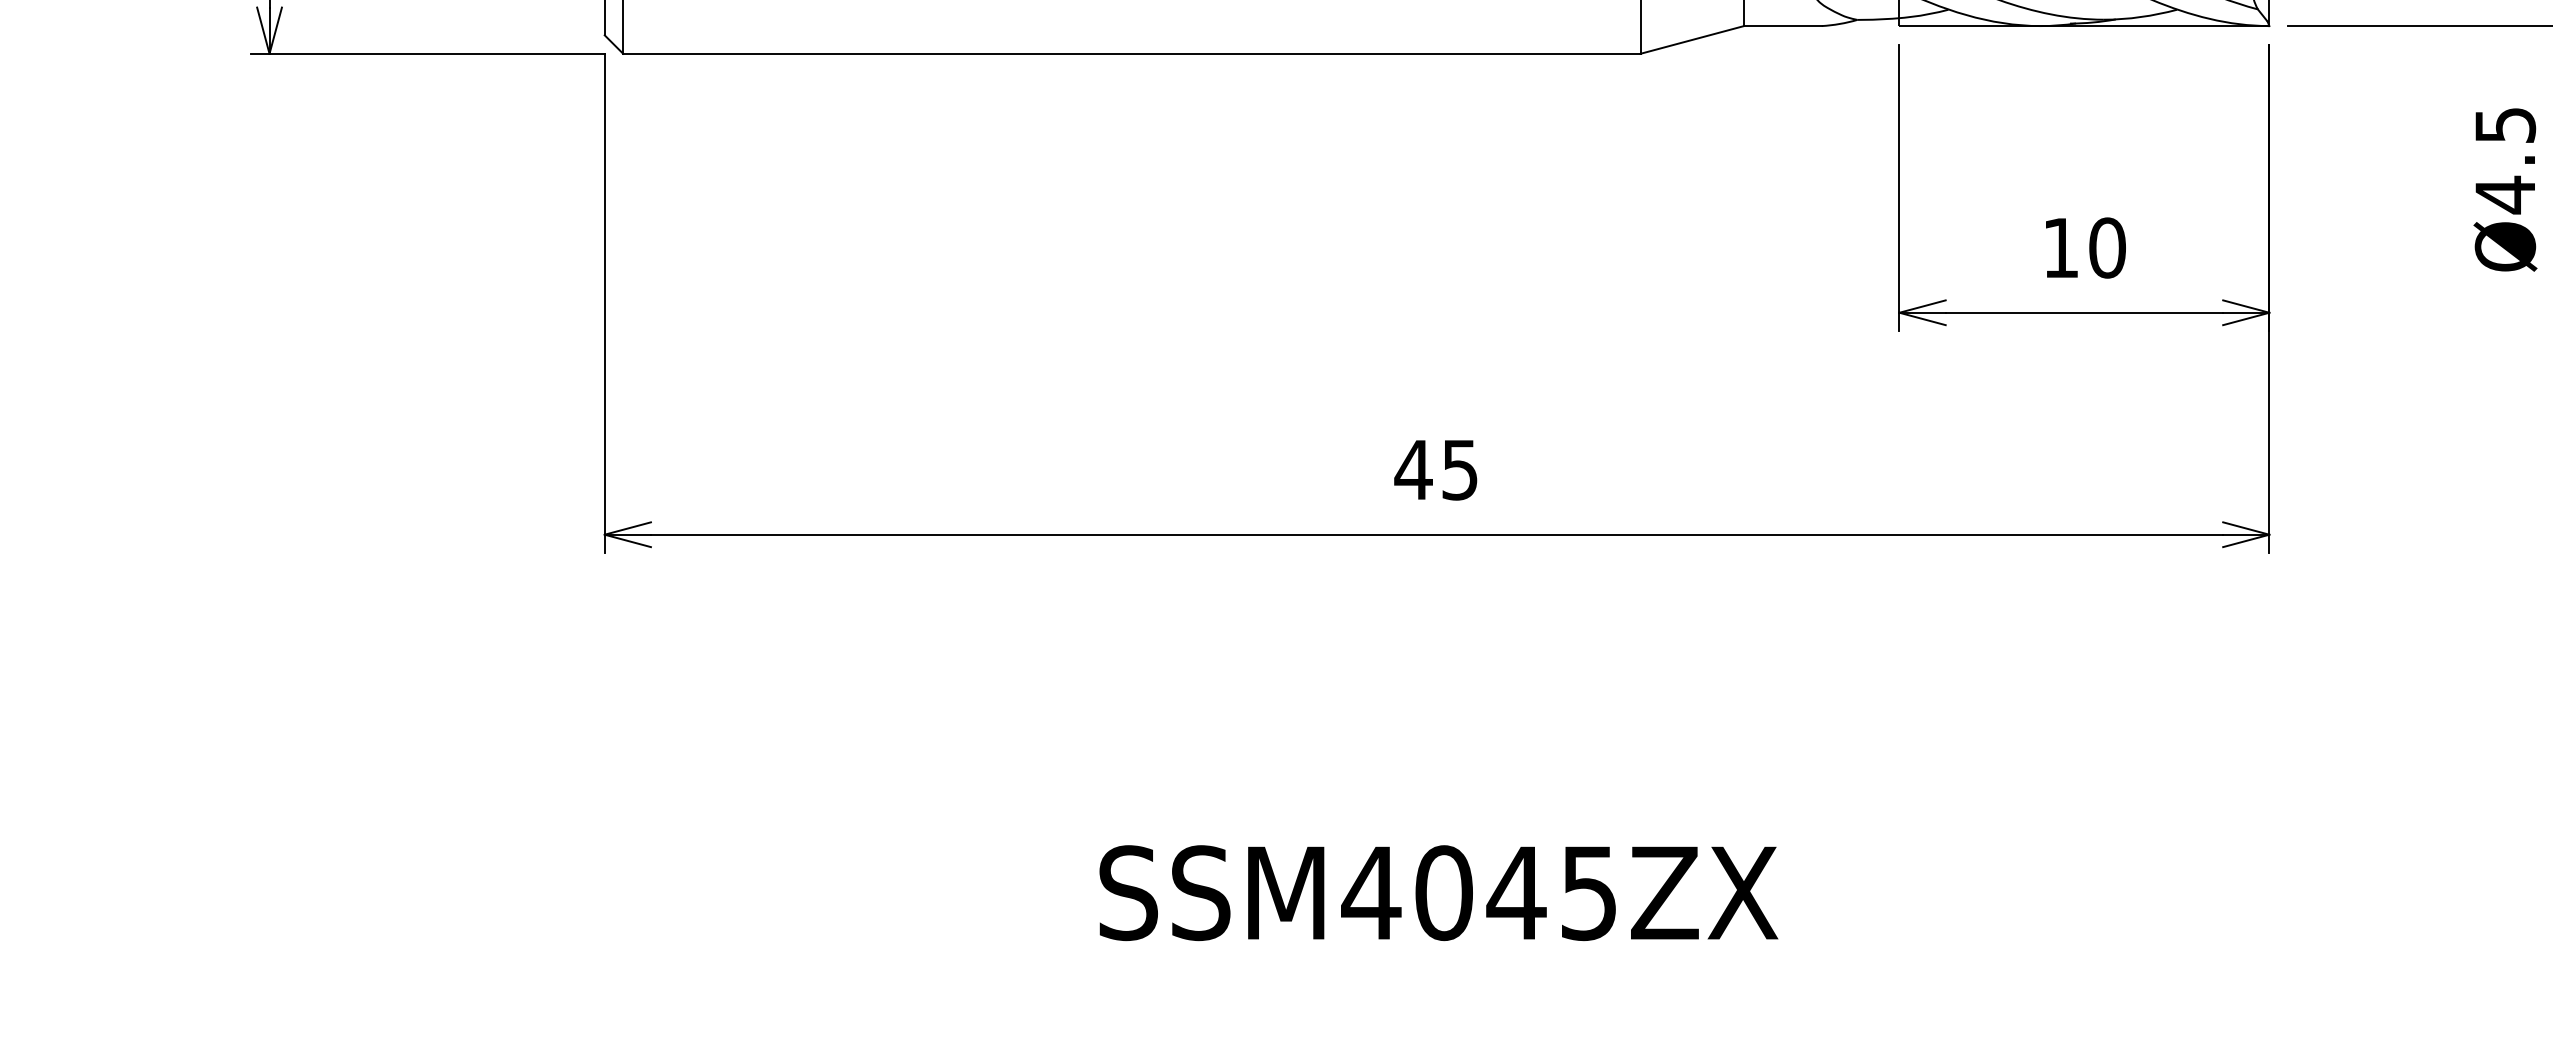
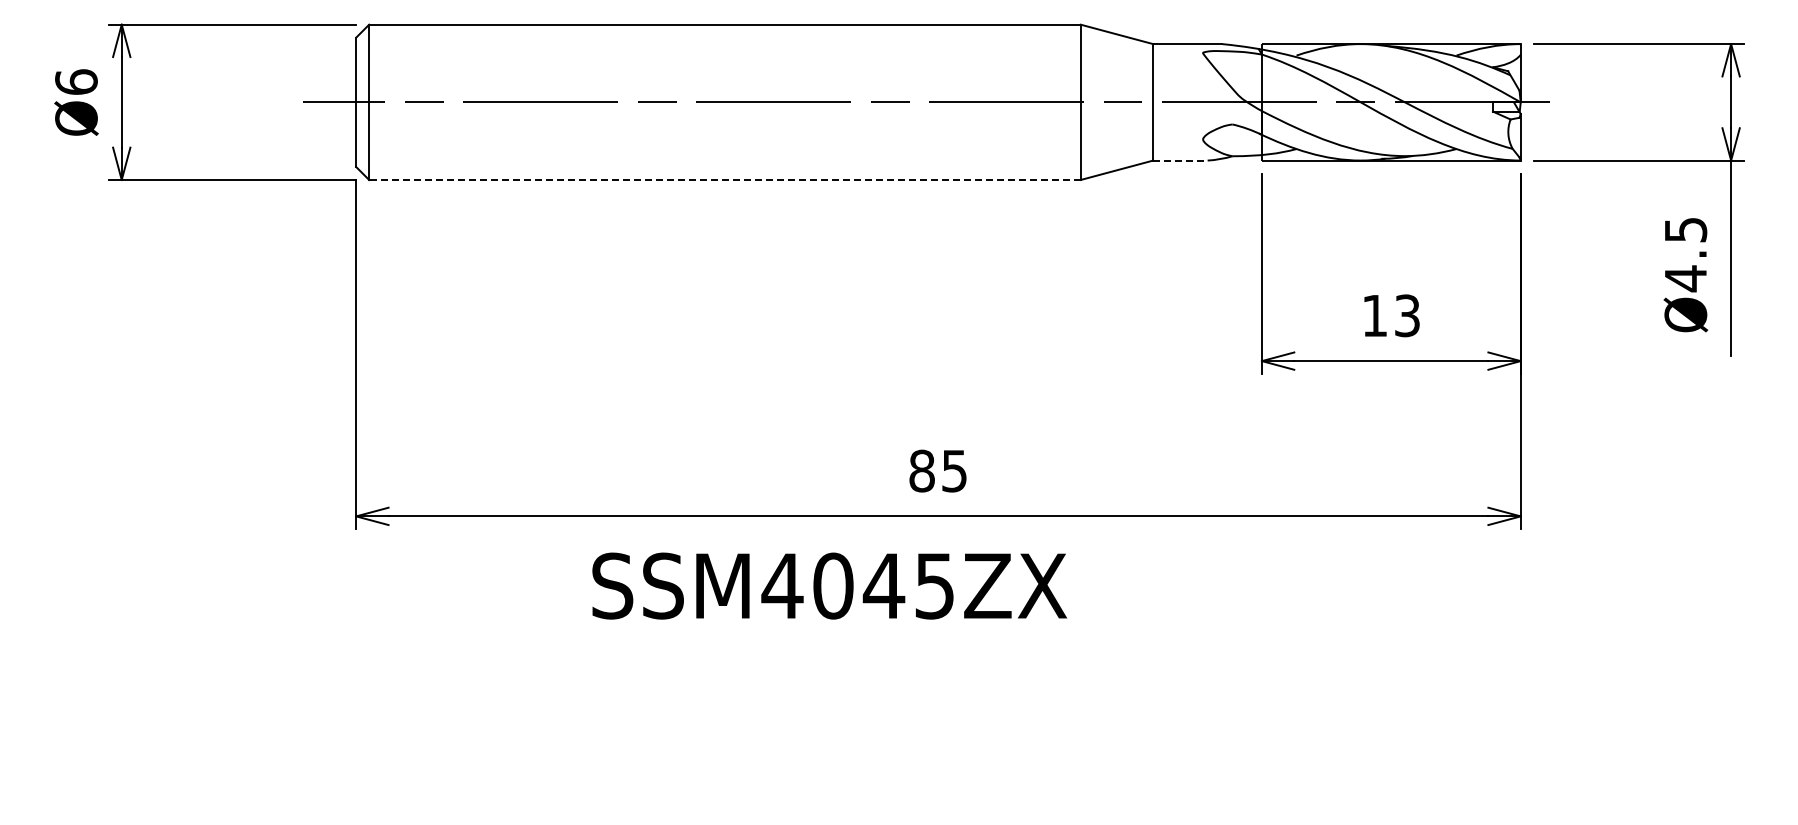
line: (1783, 25) -> (1180, 160), solid -> dashed
line: (1131, 53) -> (724, 179), solid -> dashed
text: (2107, 247) -> (1407, 315), 10 -> 13
text: (1412, 469) -> (921, 470), 45 -> 85
text: (1438, 892) -> (829, 585), moved

